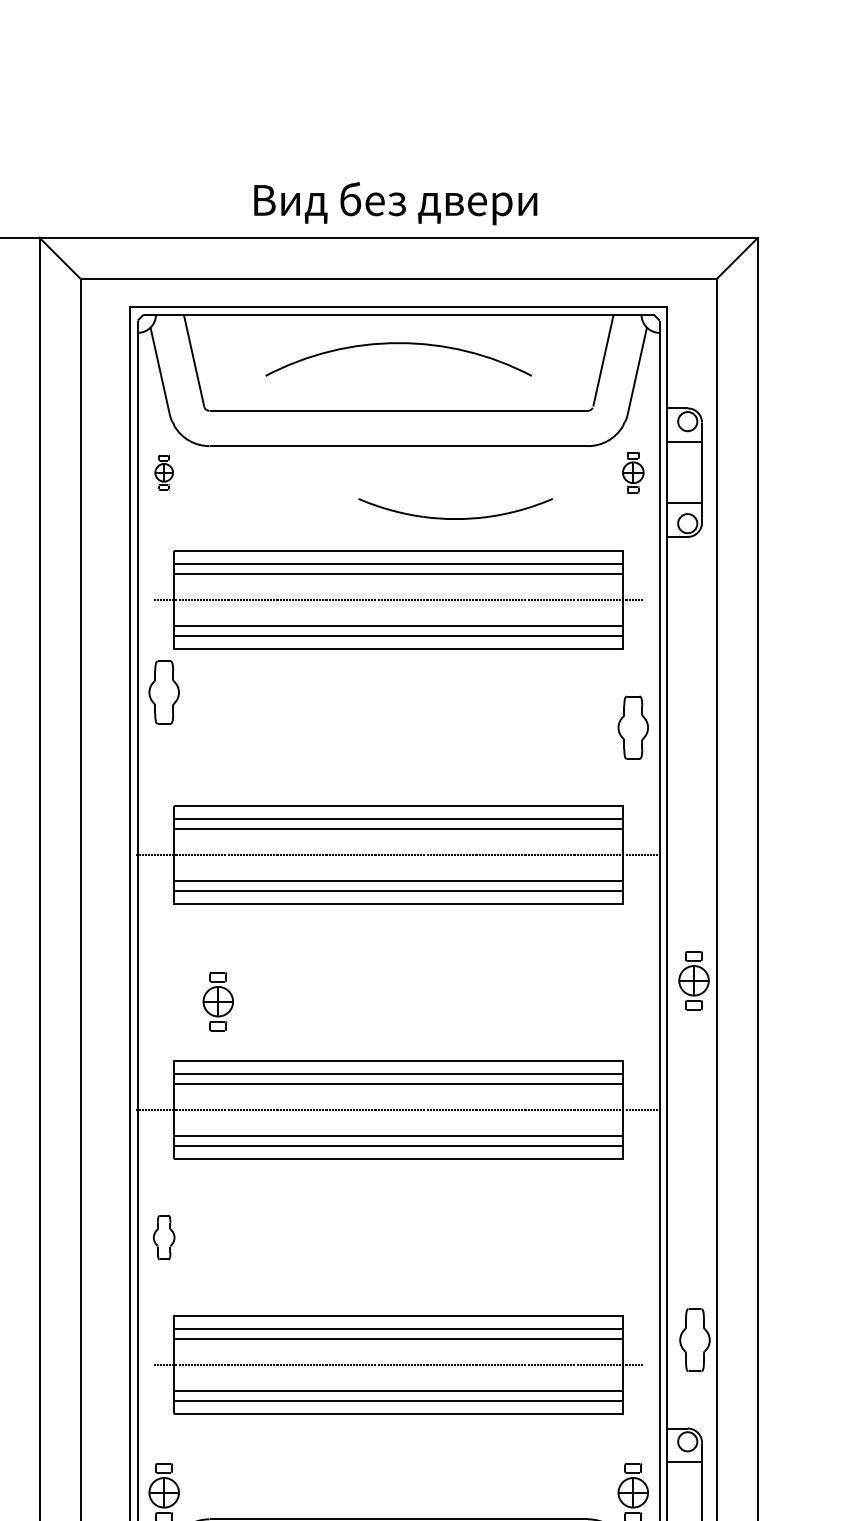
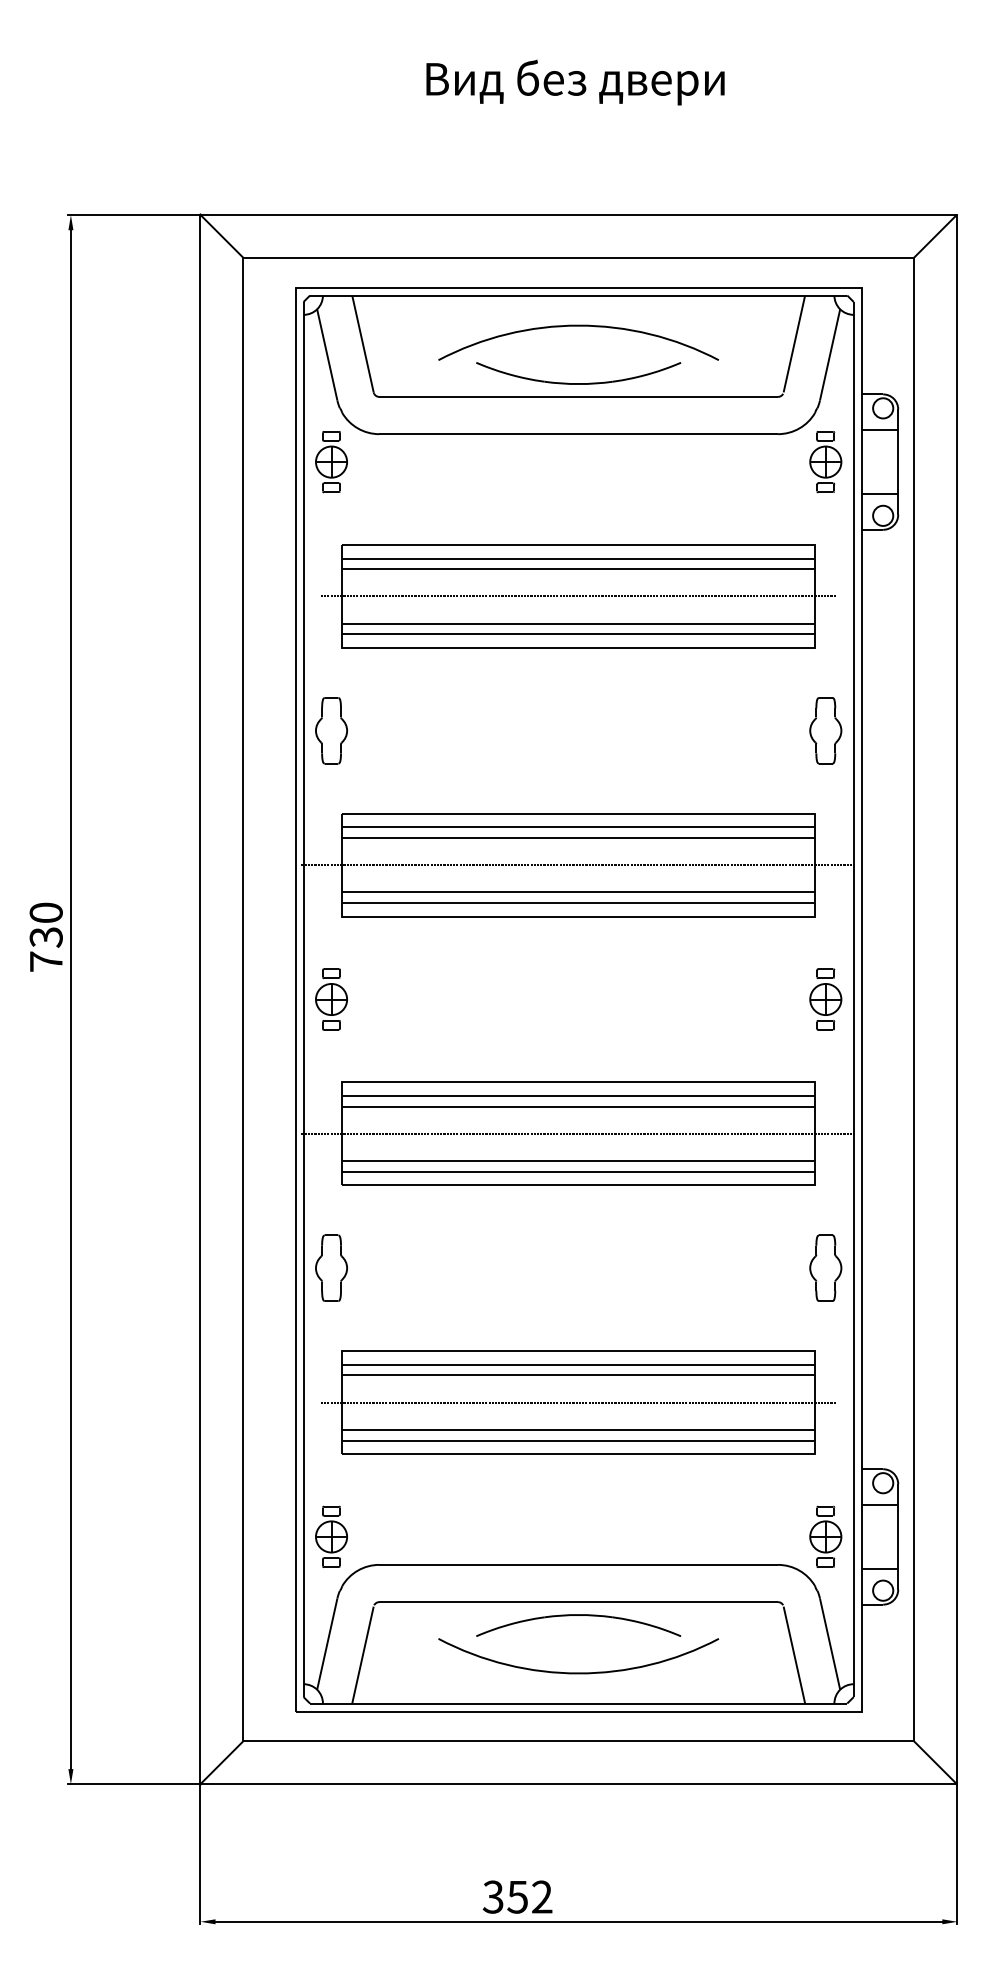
text: (395, 203) -> (575, 82), moved
part: (164, 473) -> (331, 462), size x1.67
part: (633, 473) -> (825, 462), size x1.43
part: (455, 518) -> (578, 383), moved
part: (164, 692) -> (331, 730), moved
part: (693, 980) -> (825, 999), moved
part: (218, 1001) -> (331, 999), moved
part: (164, 1237) -> (331, 1267), size x1.43
part: (694, 1339) -> (825, 1267), moved

